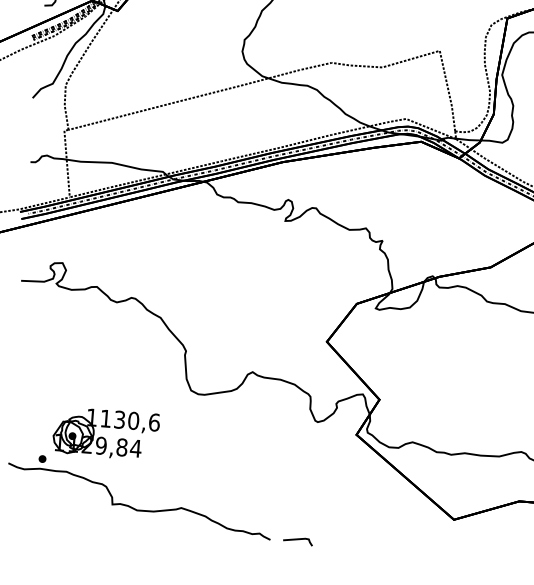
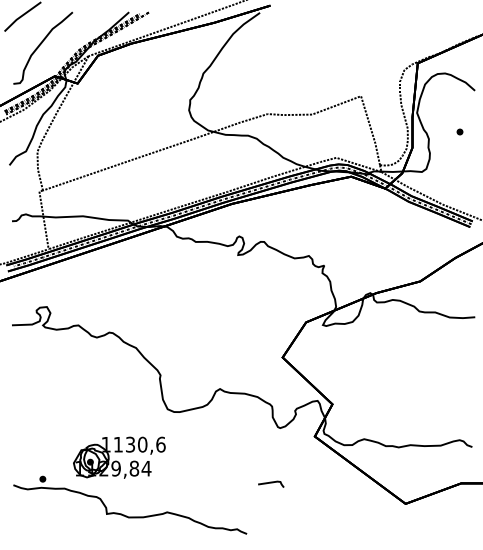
part: (106, 433) -> (119, 457), moved
line: (298, 540) -> (271, 483), moved

